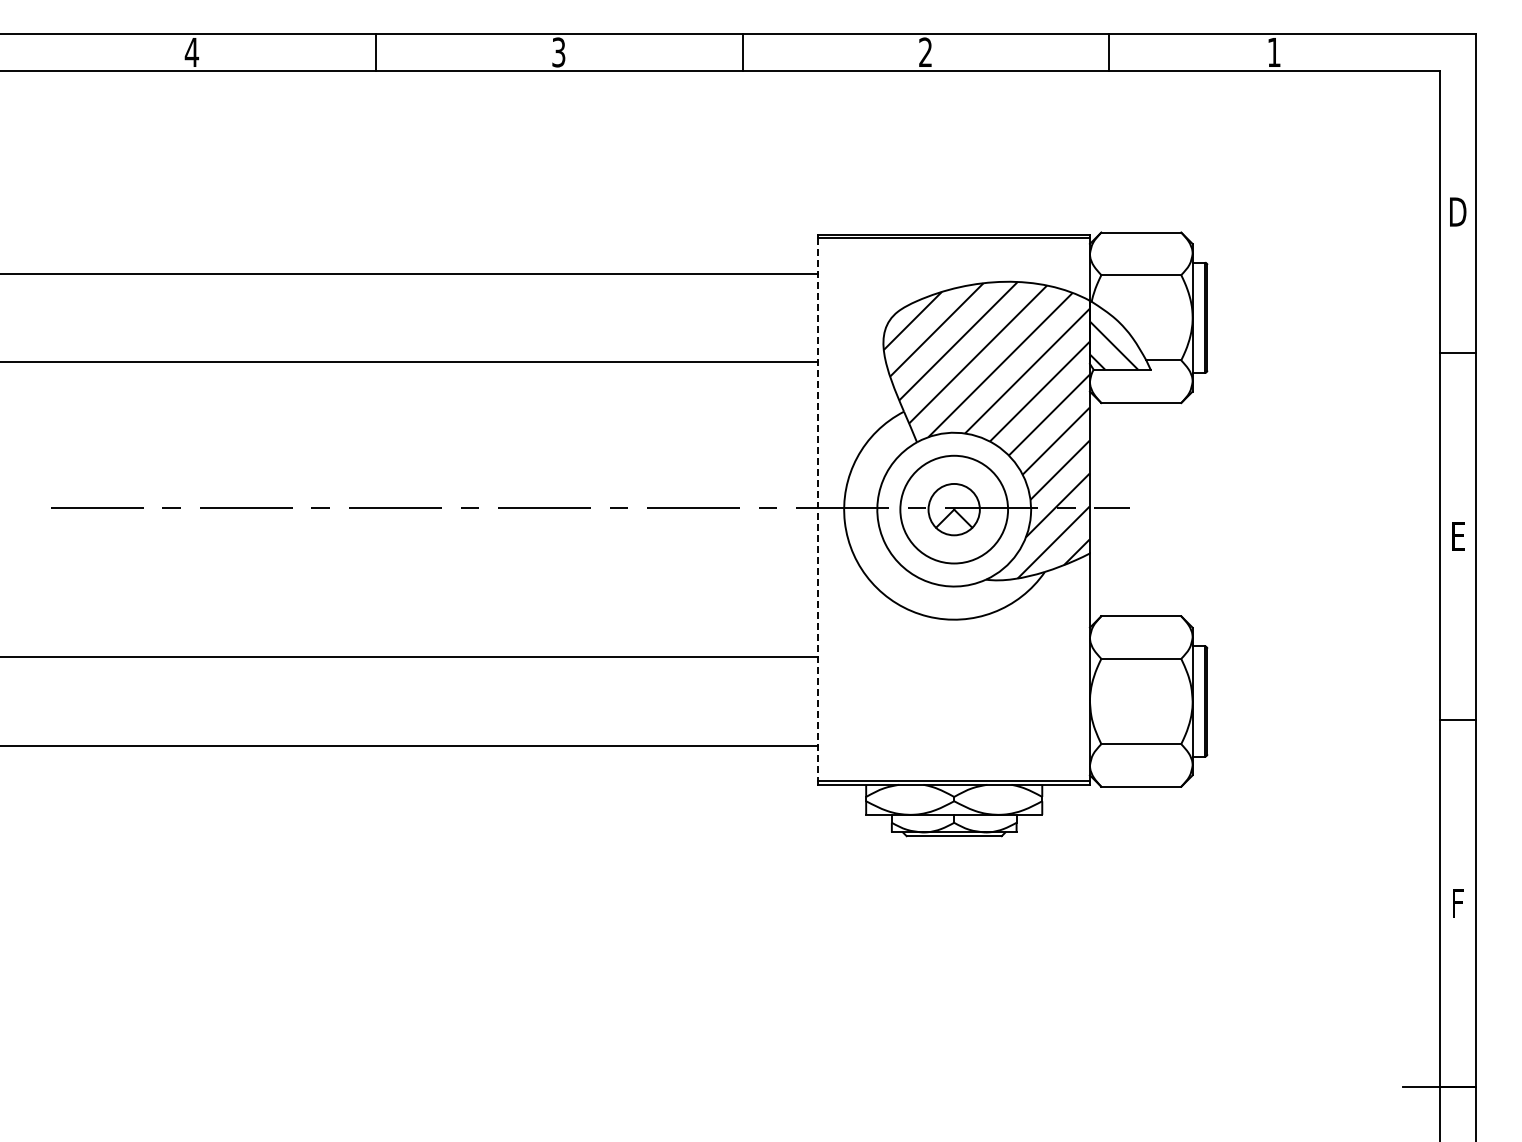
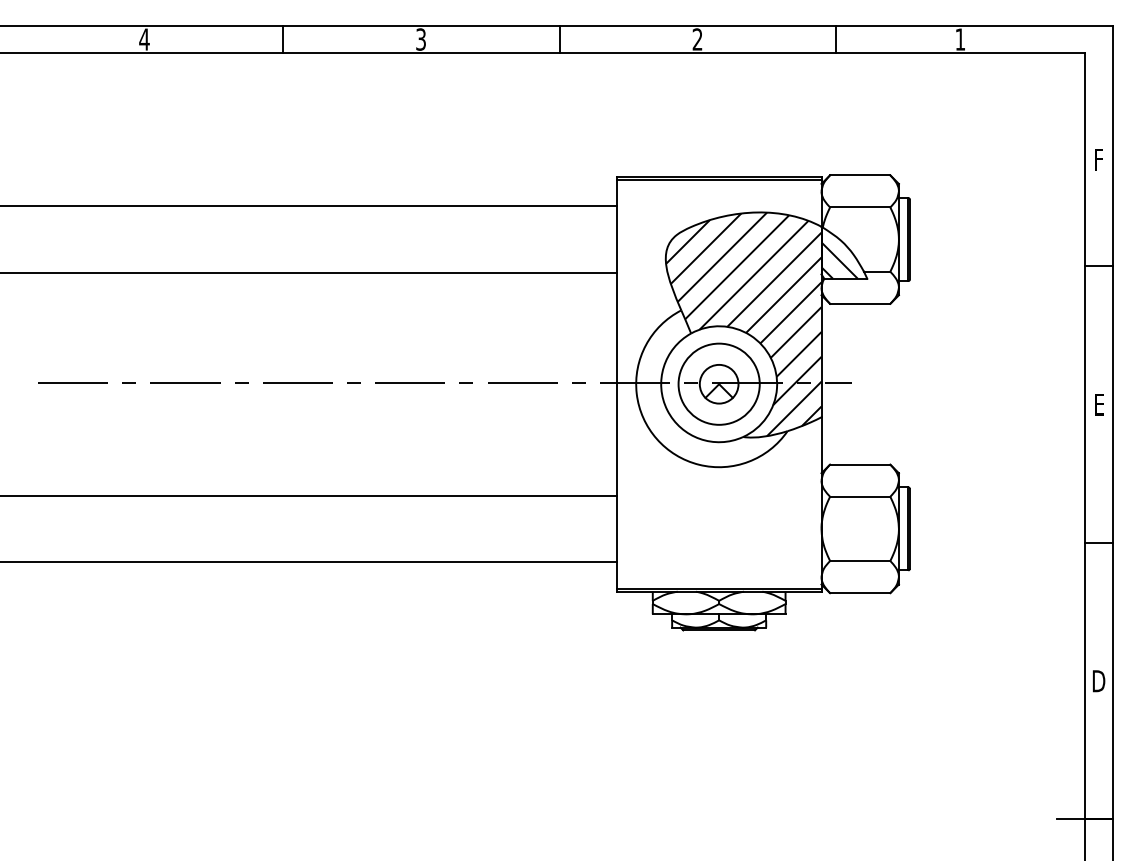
text: (1458, 211) -> (1099, 159), D -> F
line: (818, 510) -> (616, 384), dashed -> solid
text: (1458, 903) -> (1099, 681), F -> D

